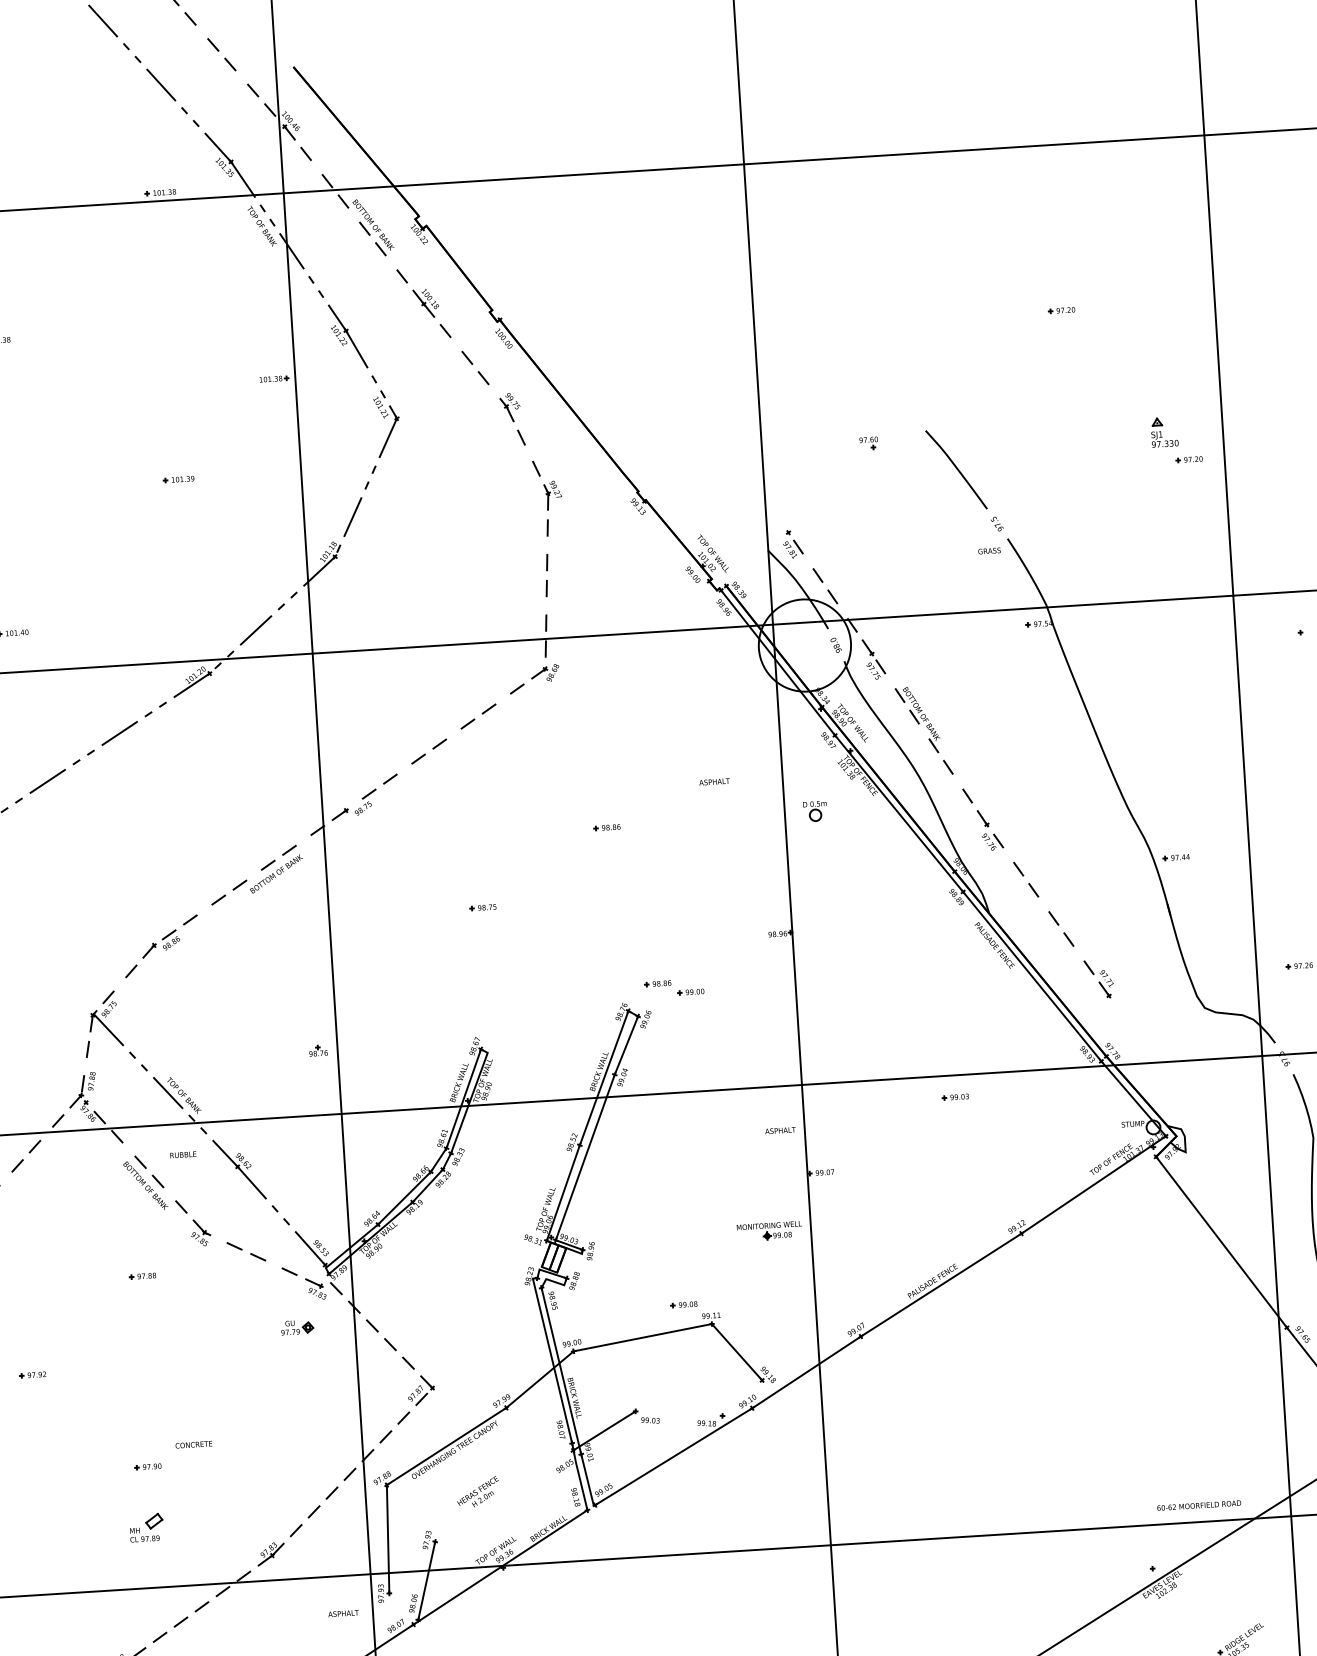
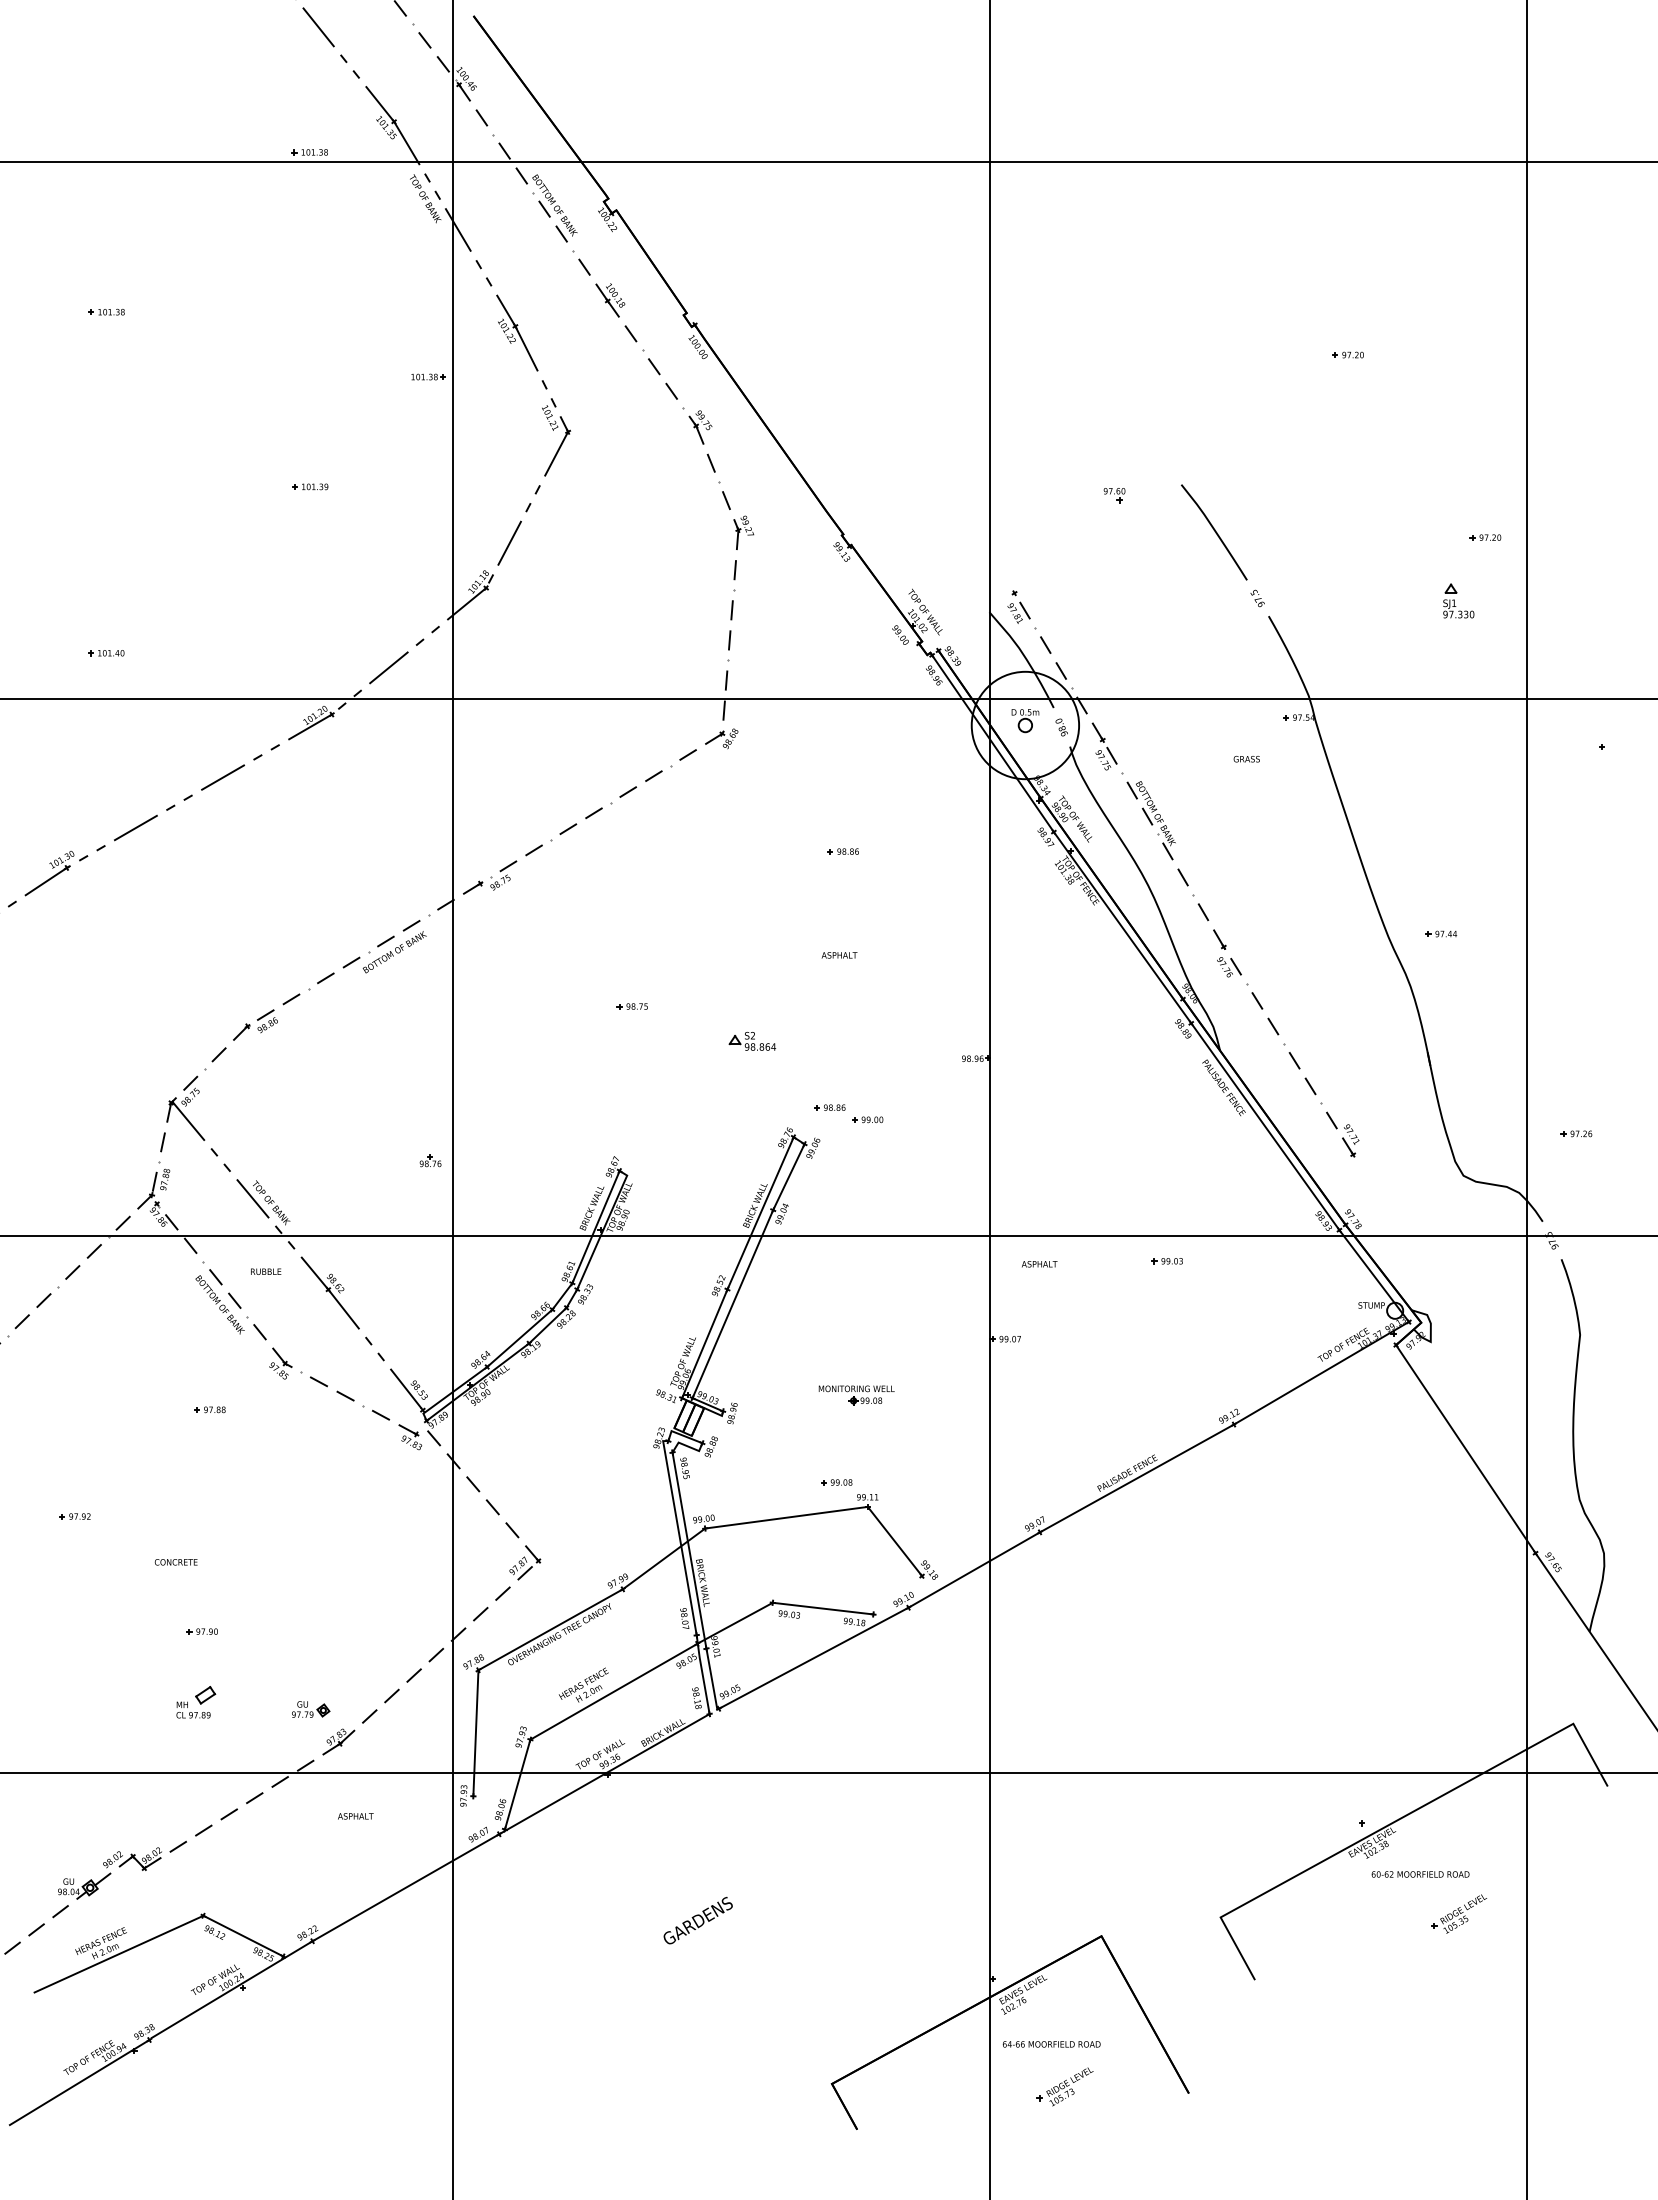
part: (1164, 431) -> (1458, 600), moved
text: (989, 551) -> (1246, 759), moved
text: (714, 782) -> (839, 955), moved
part: (815, 811) -> (1025, 721), moved
part: (606, 827) -> (842, 851), moved
part: (1176, 857) -> (1441, 933), moved
part: (587, 931) -> (752, 1041), added
text: (780, 1130) -> (1039, 1264), moved
part: (769, 1231) -> (856, 1395), moved
part: (297, 1327) -> (311, 1709), moved
line: (678, 1413) -> (822, 1608), added
text: (193, 1444) -> (175, 1562), moved
line: (503, 1496) -> (613, 1691), added
text: (1199, 1505) -> (1420, 1874), moved
text: (343, 1613) -> (355, 1816), moved

